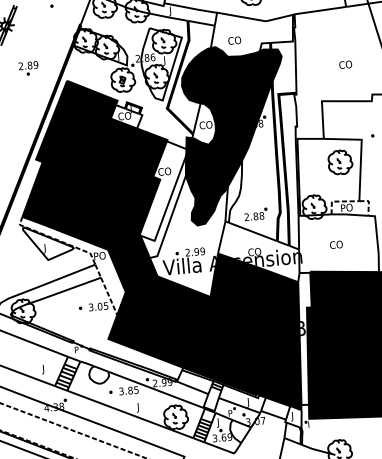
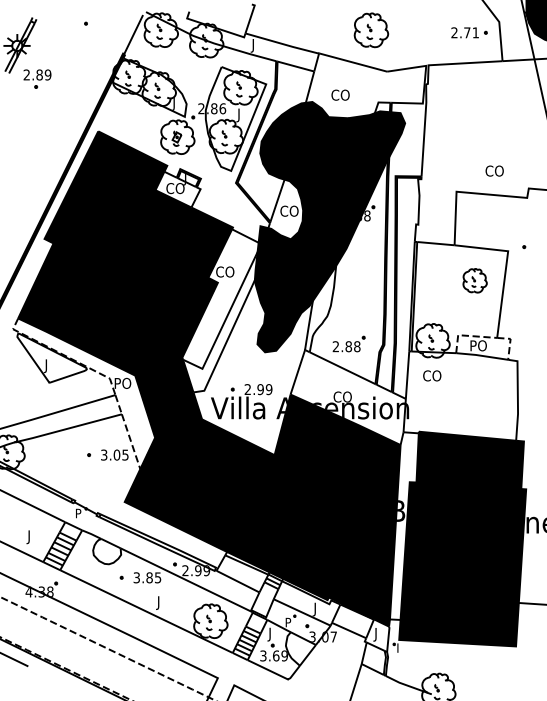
text: (345, 64) -> (494, 170), moved
part: (28, 68) -> (37, 78), moved
part: (339, 162) -> (474, 280), size x0.7
text: (336, 244) -> (432, 375), moved

